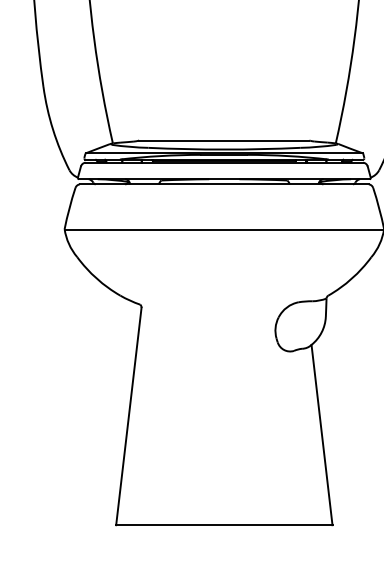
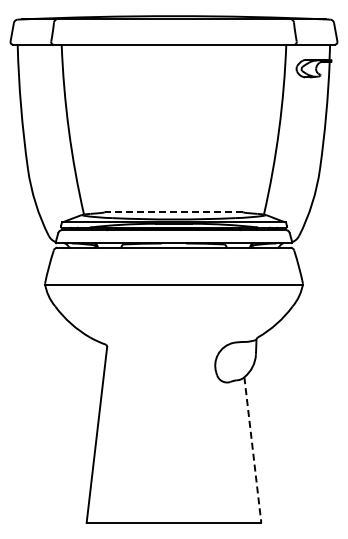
line: (224, 140) -> (174, 212), solid -> dashed
line: (321, 435) -> (252, 450), solid -> dashed

